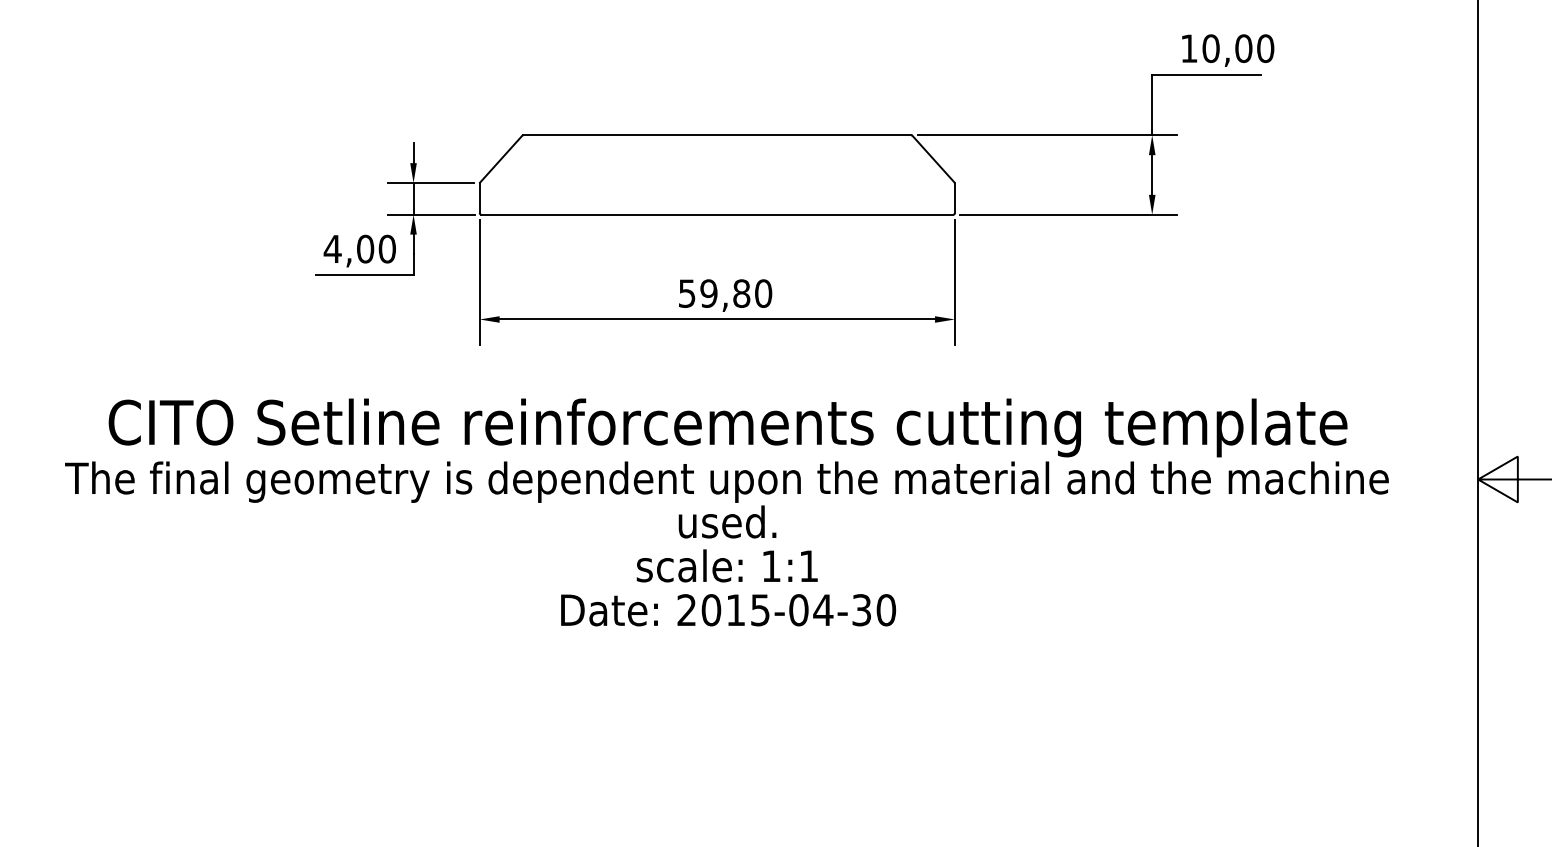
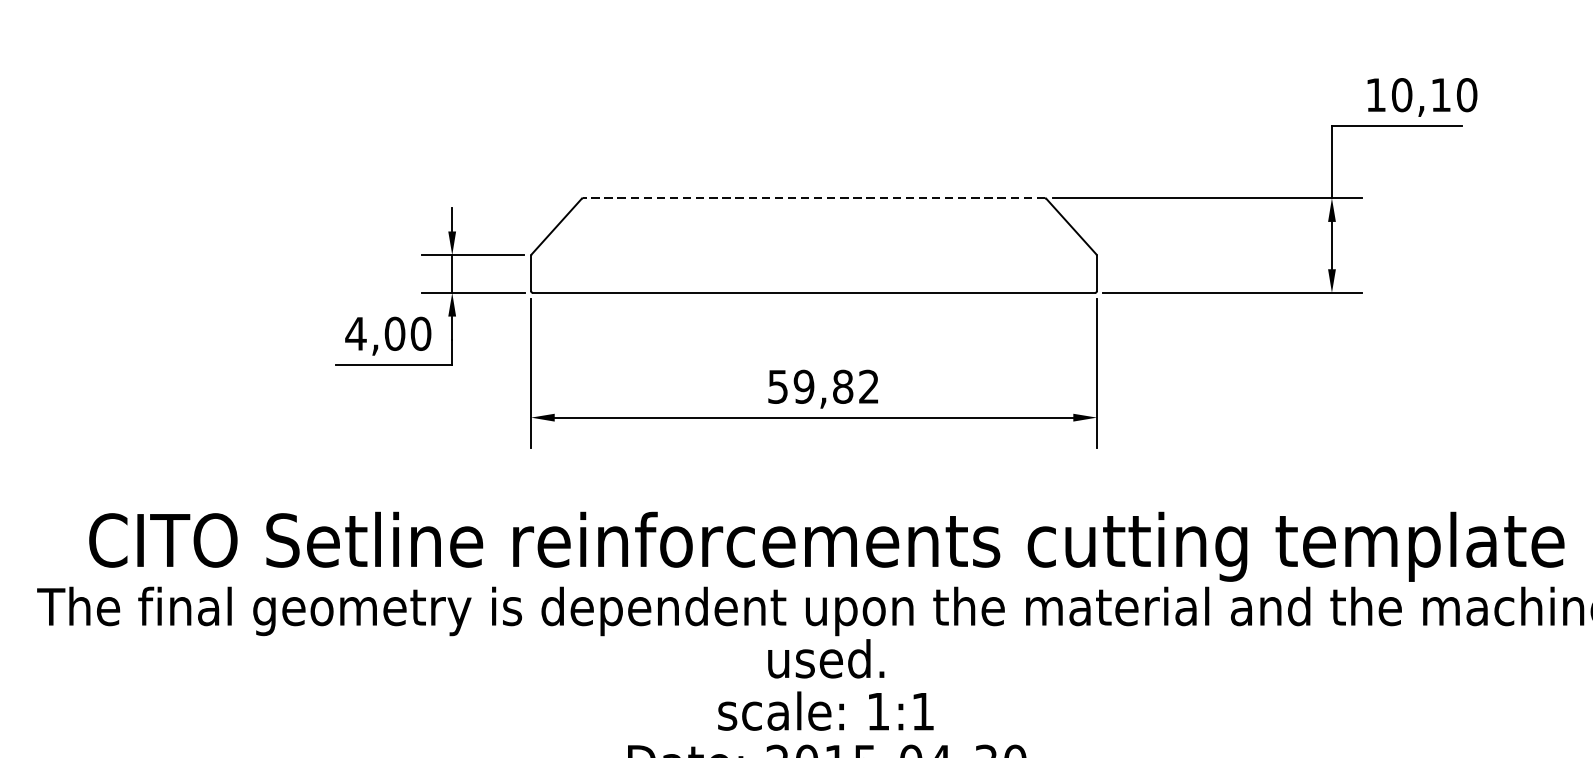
text: (1243, 48) -> (1440, 94), 10,00 -> 10,10
line: (717, 135) -> (814, 198), solid -> dashed
text: (763, 293) -> (869, 386), 59,80 -> 59,82

